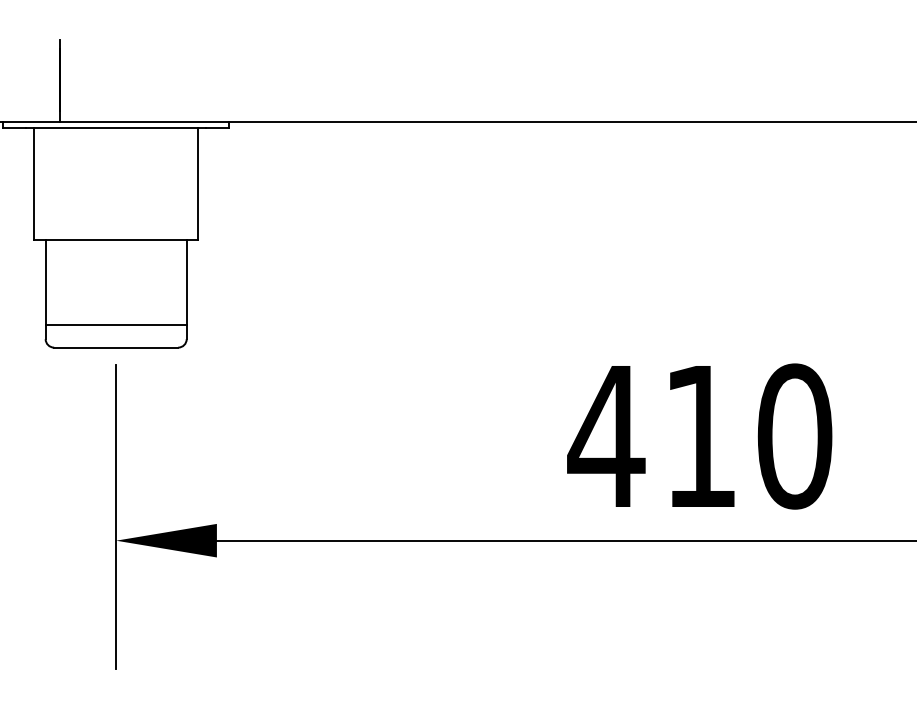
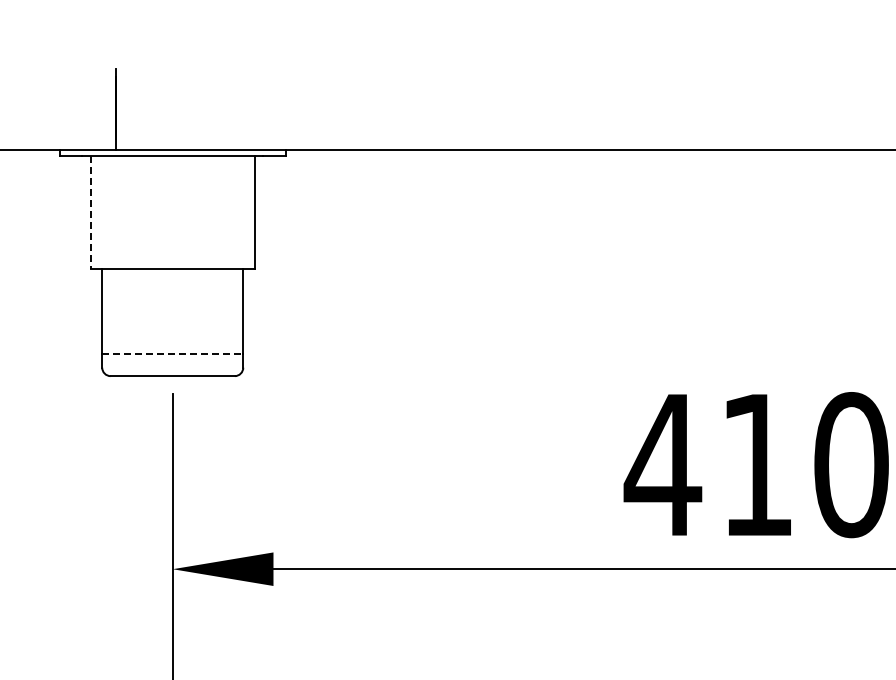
line: (34, 184) -> (91, 213), solid -> dashed
line: (116, 325) -> (173, 354), solid -> dashed

